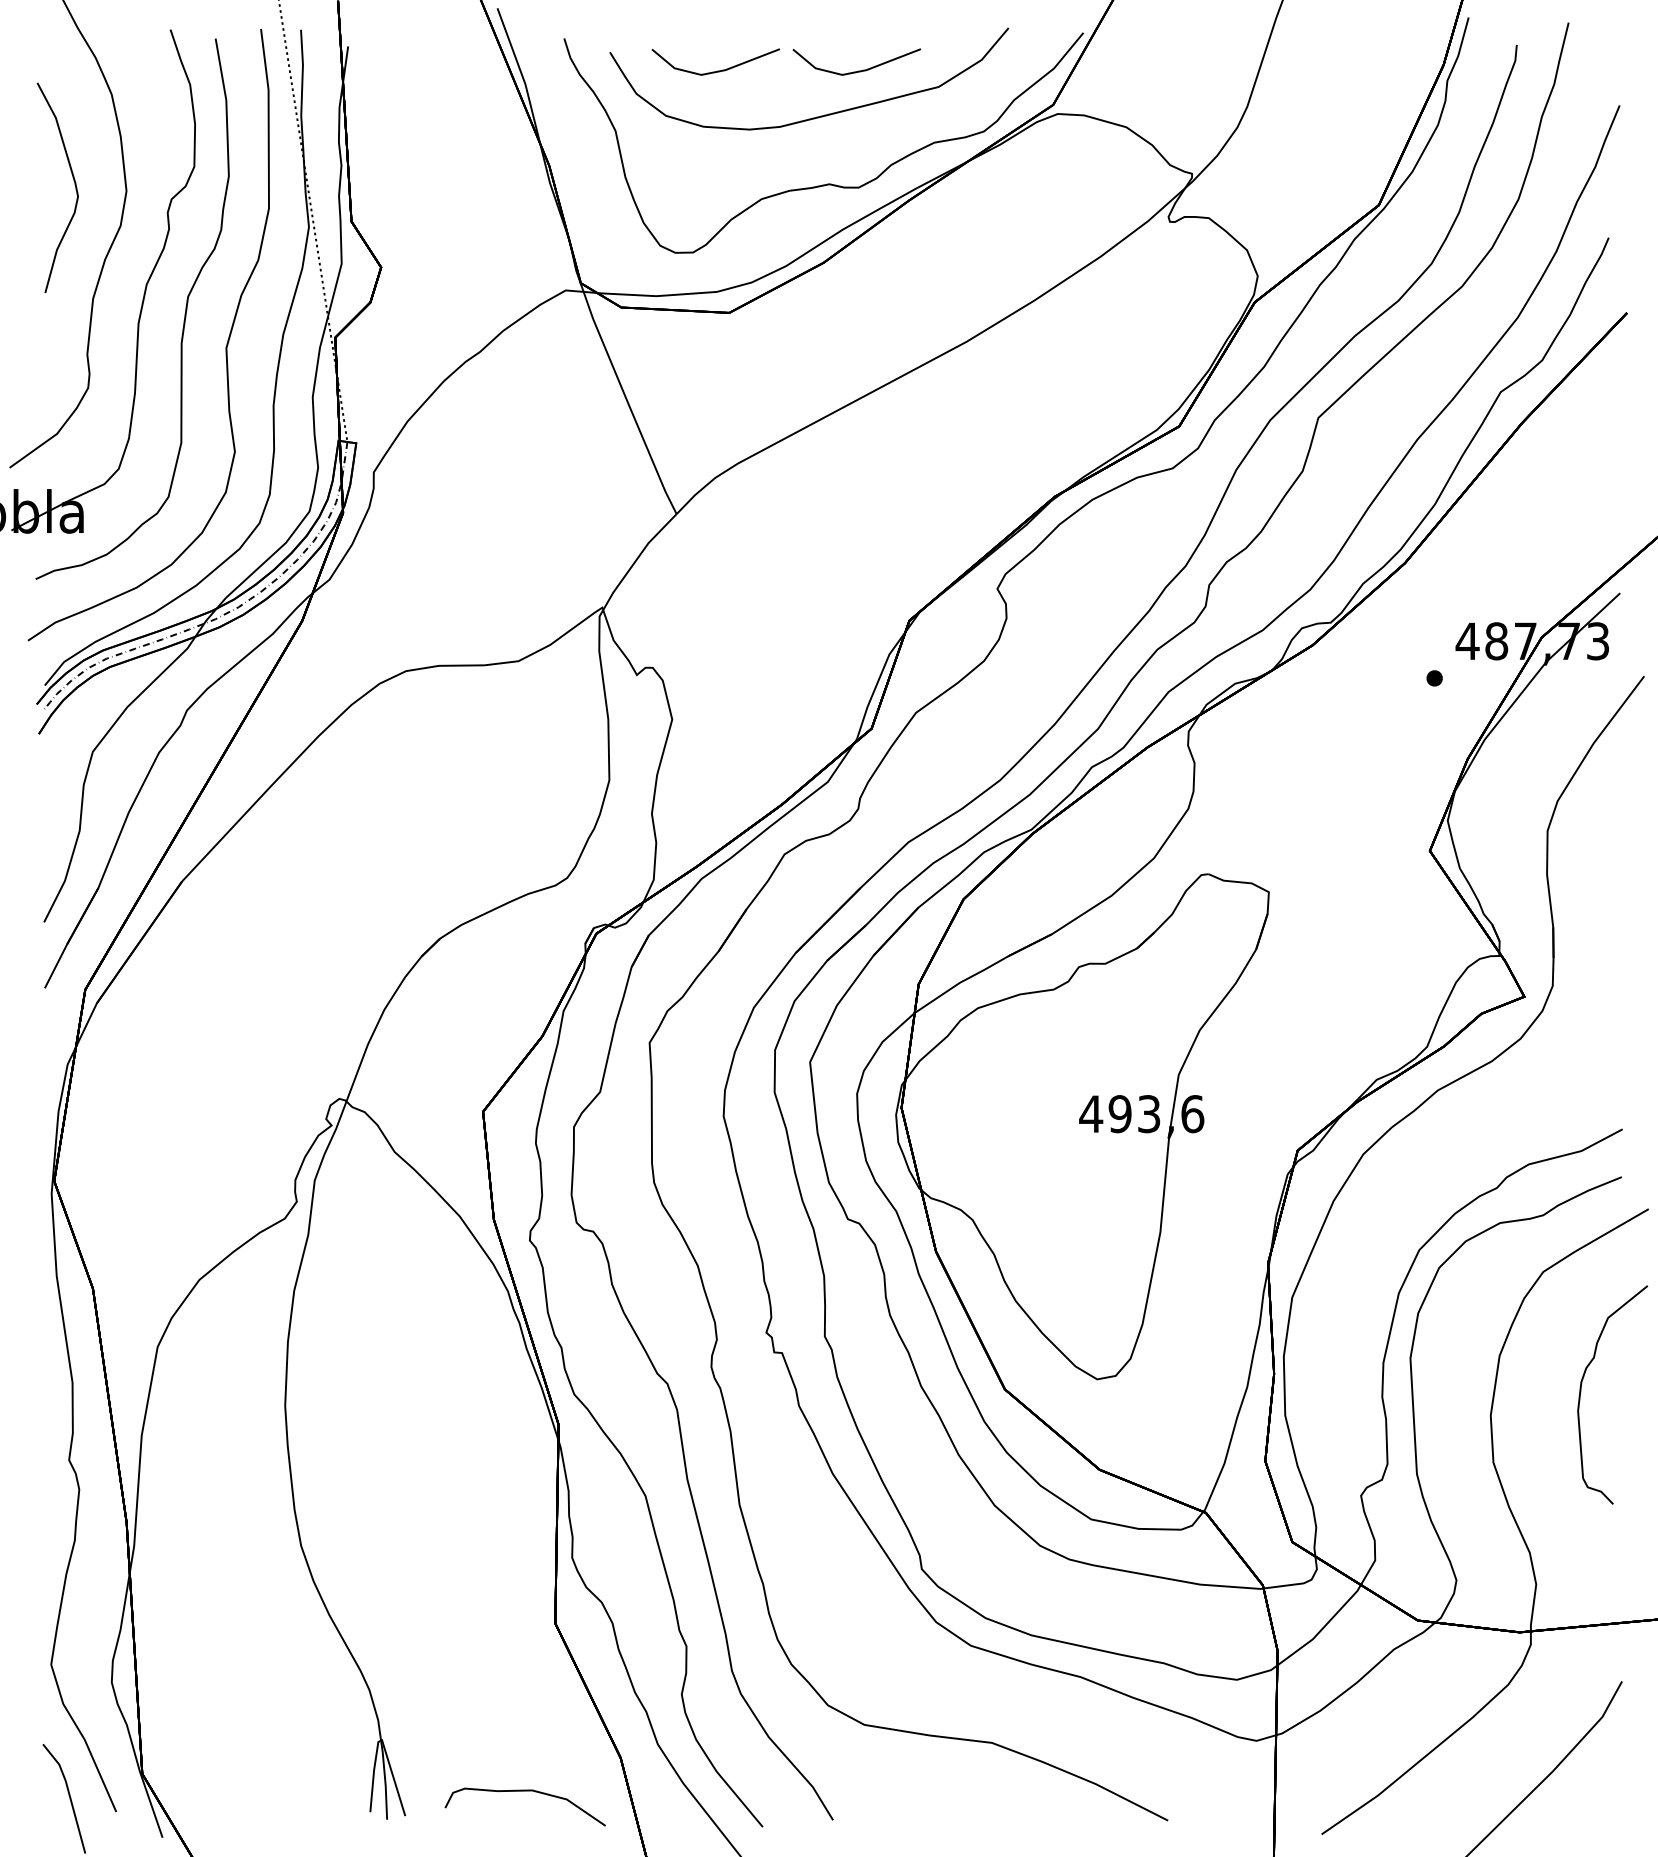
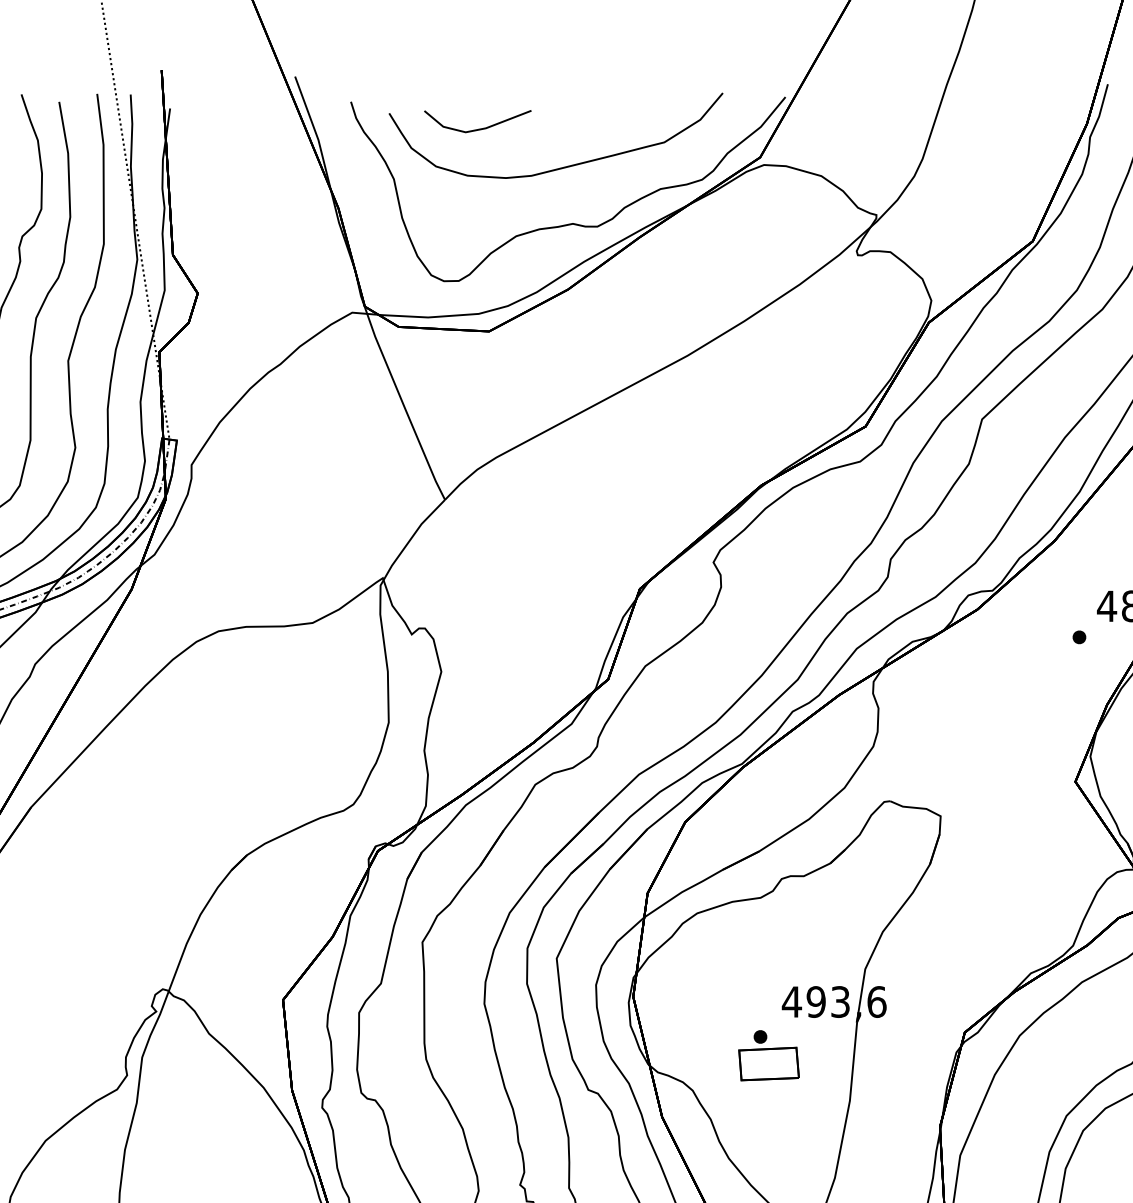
line: (858, 70) -> (597, 128), removed
part: (1063, 1177) -> (768, 1055), added

